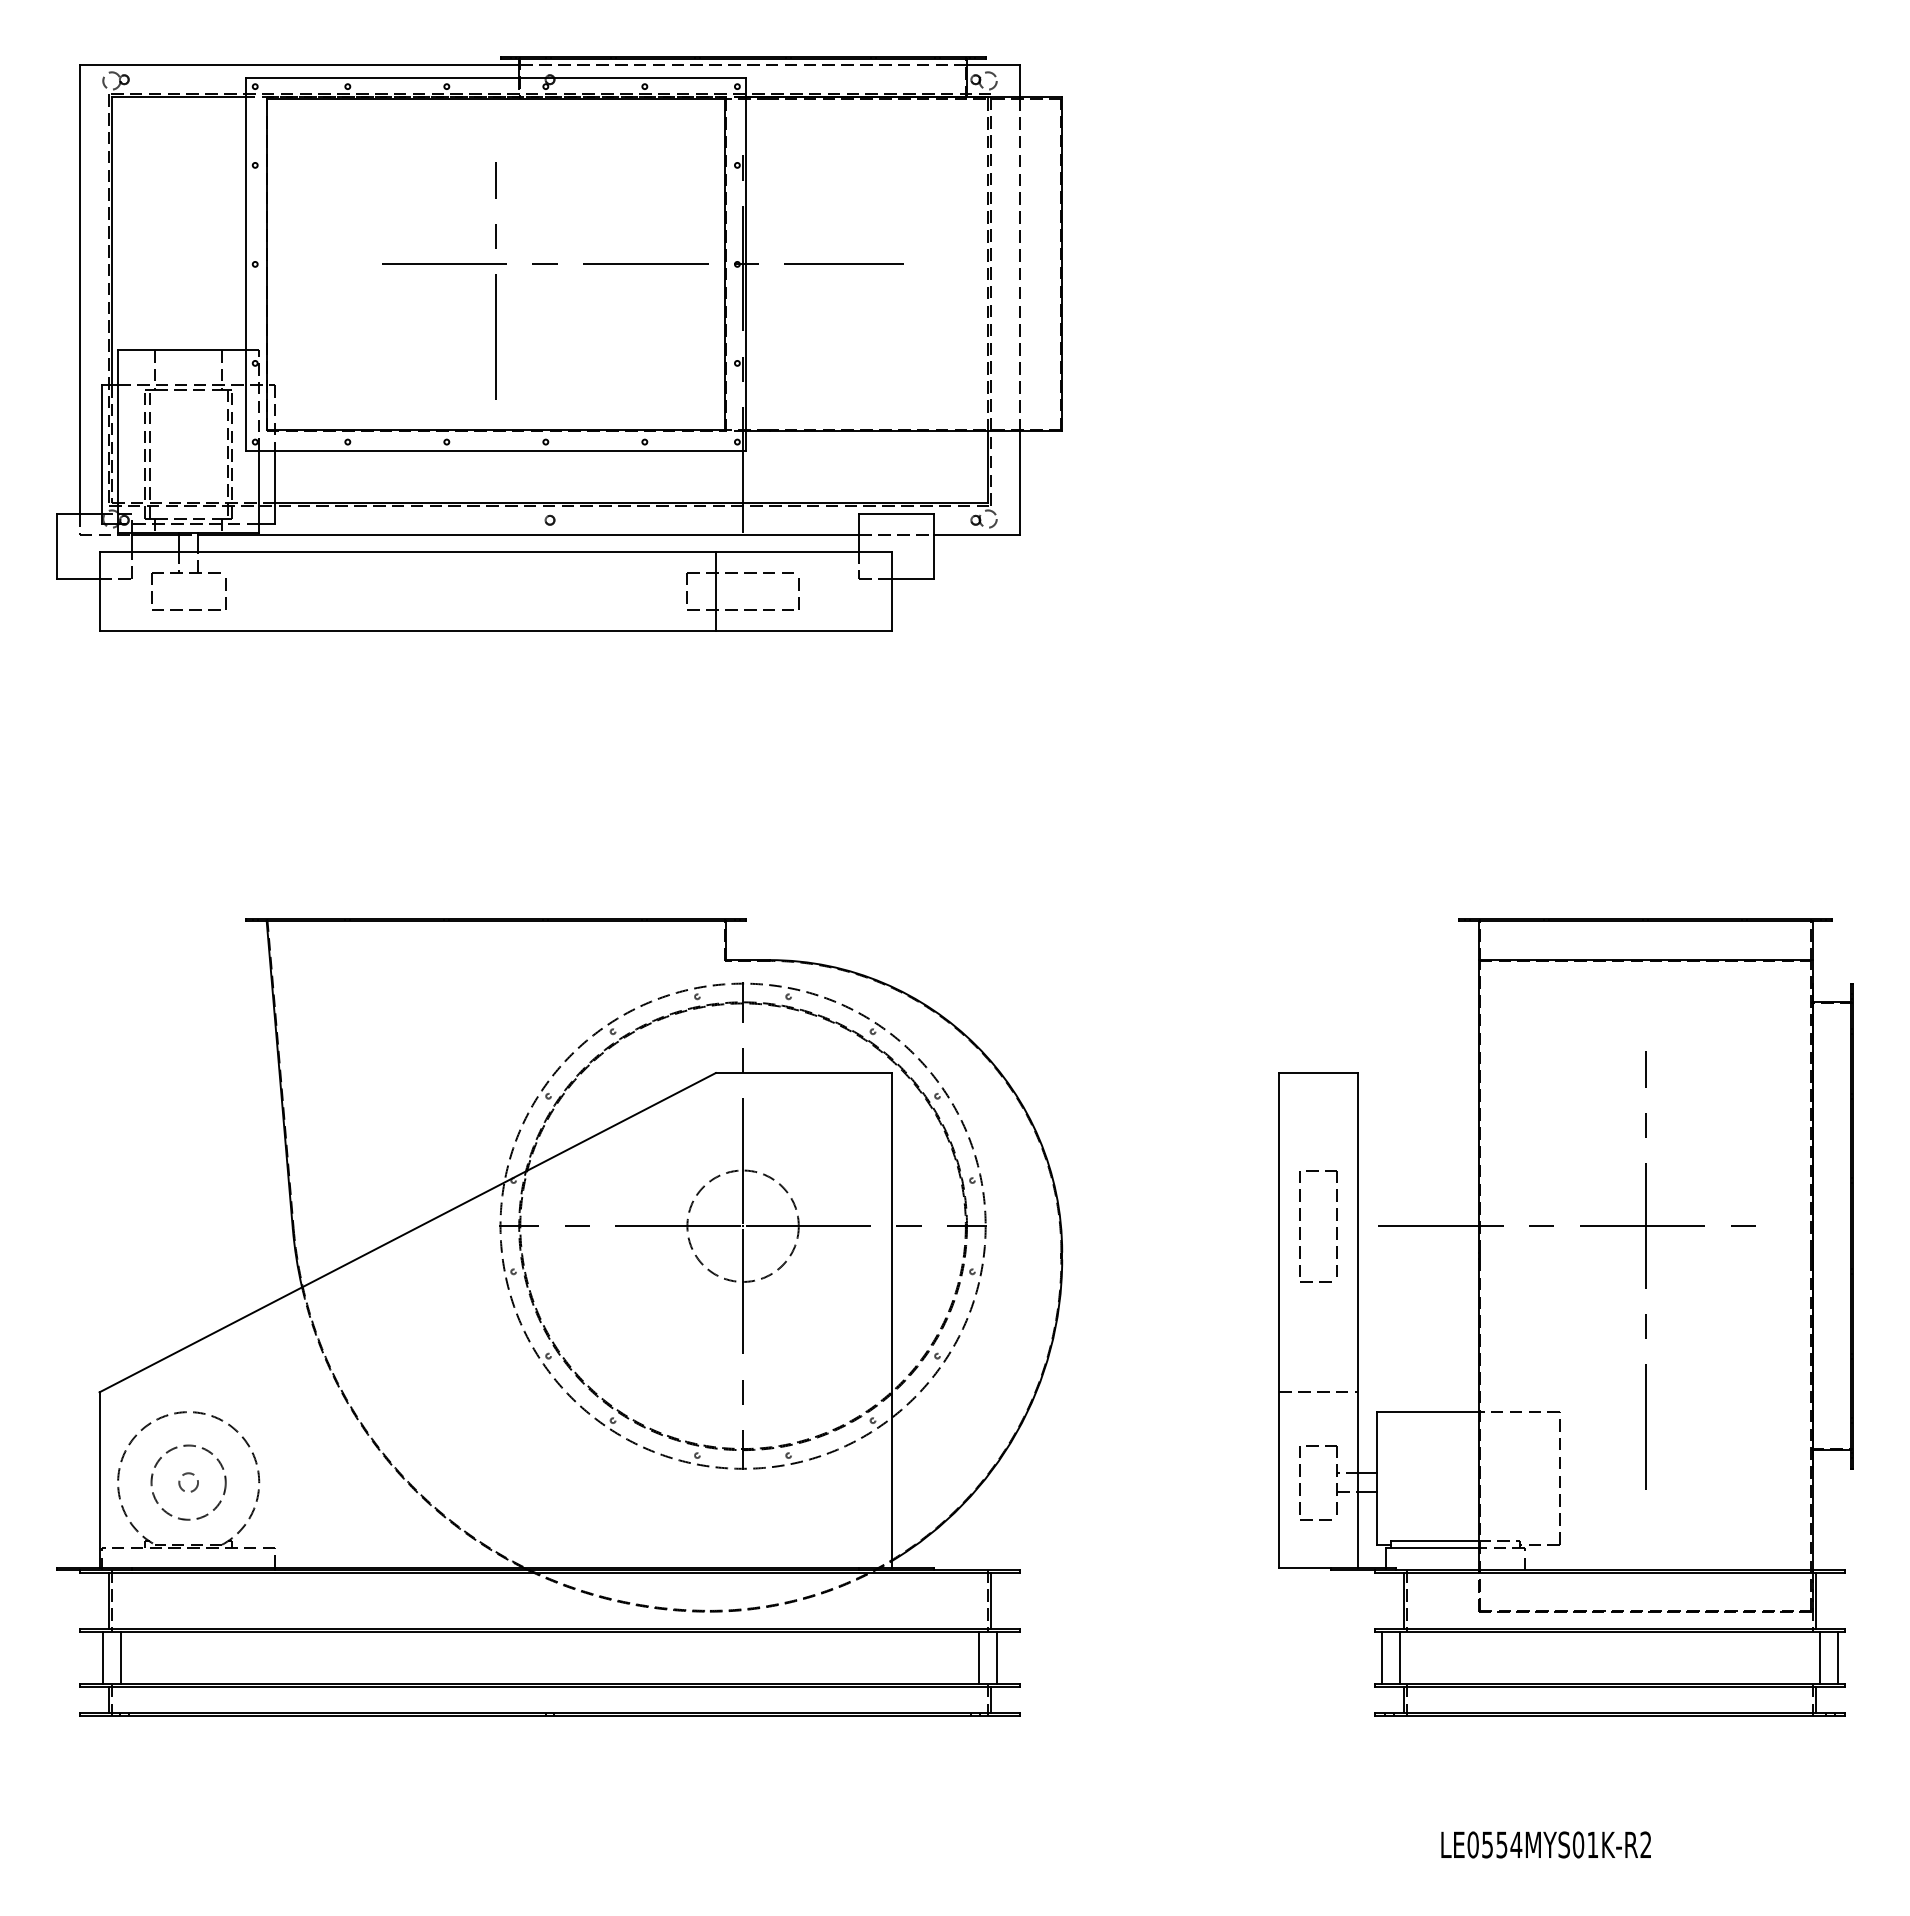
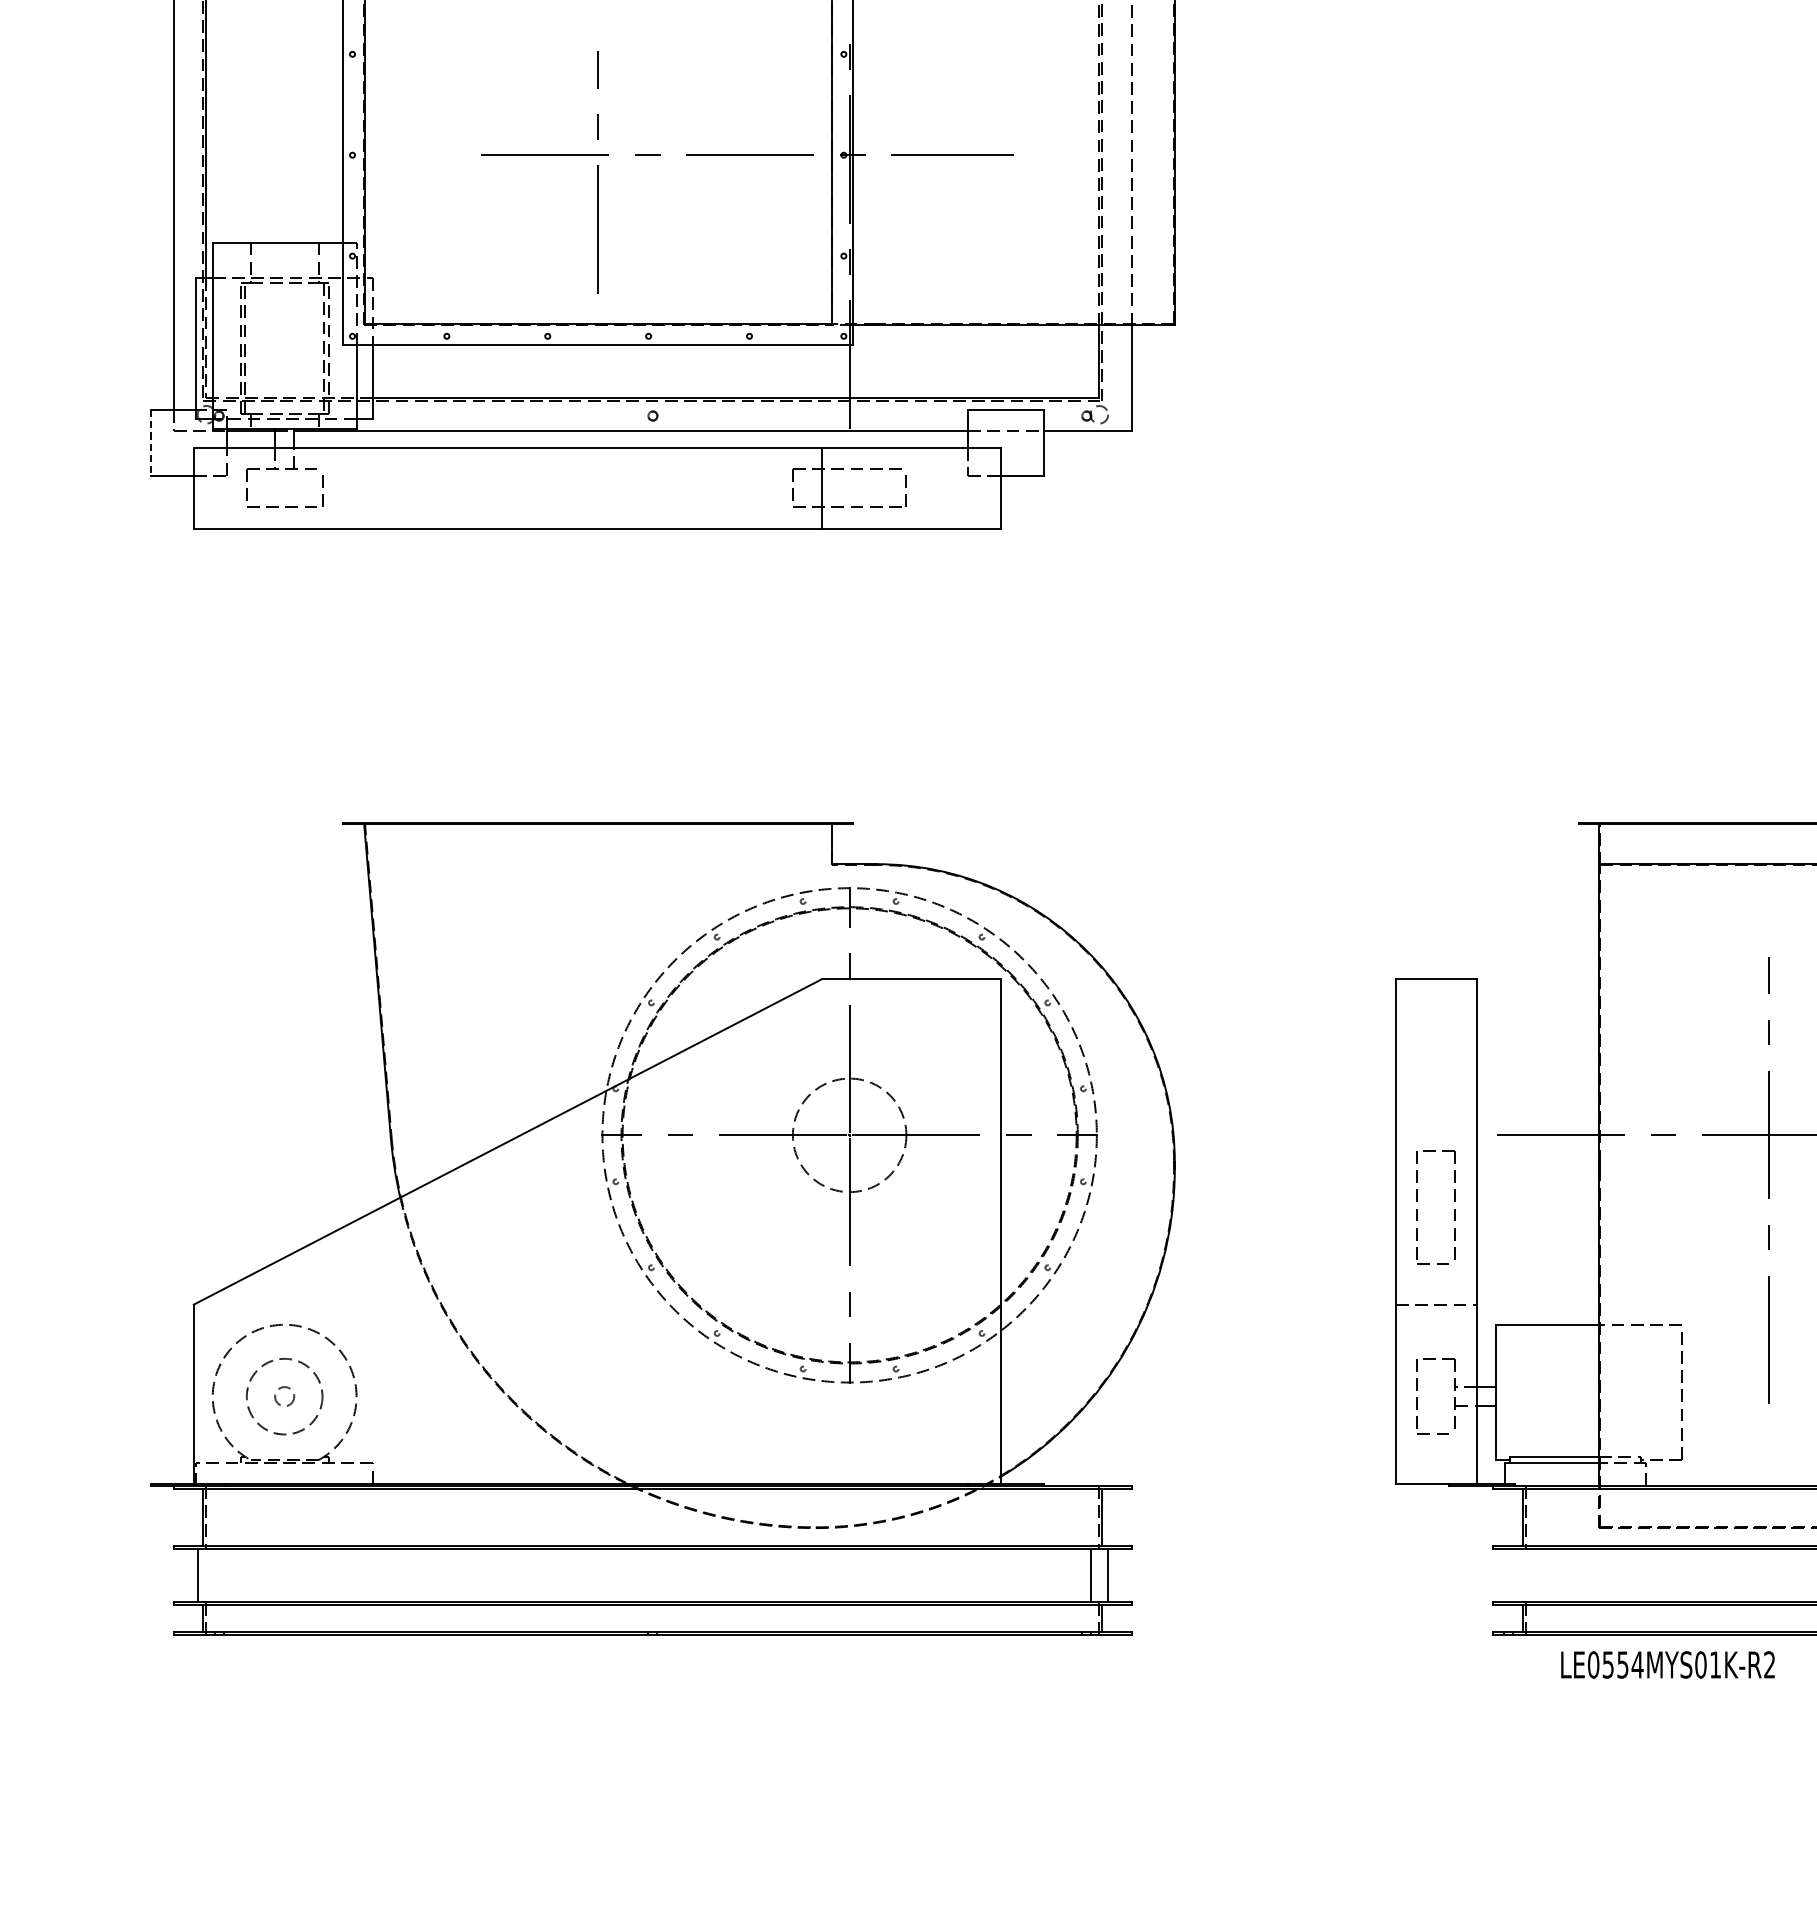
line: (57, 547) -> (151, 443), solid -> dashed
part: (1300, 1227) -> (1417, 1208), moved
line: (120, 1658) -> (215, 1575), removed
line: (1382, 1658) -> (1501, 1575), removed
line: (1399, 1658) -> (1518, 1575), removed
text: (1545, 1844) -> (1667, 1664), moved

